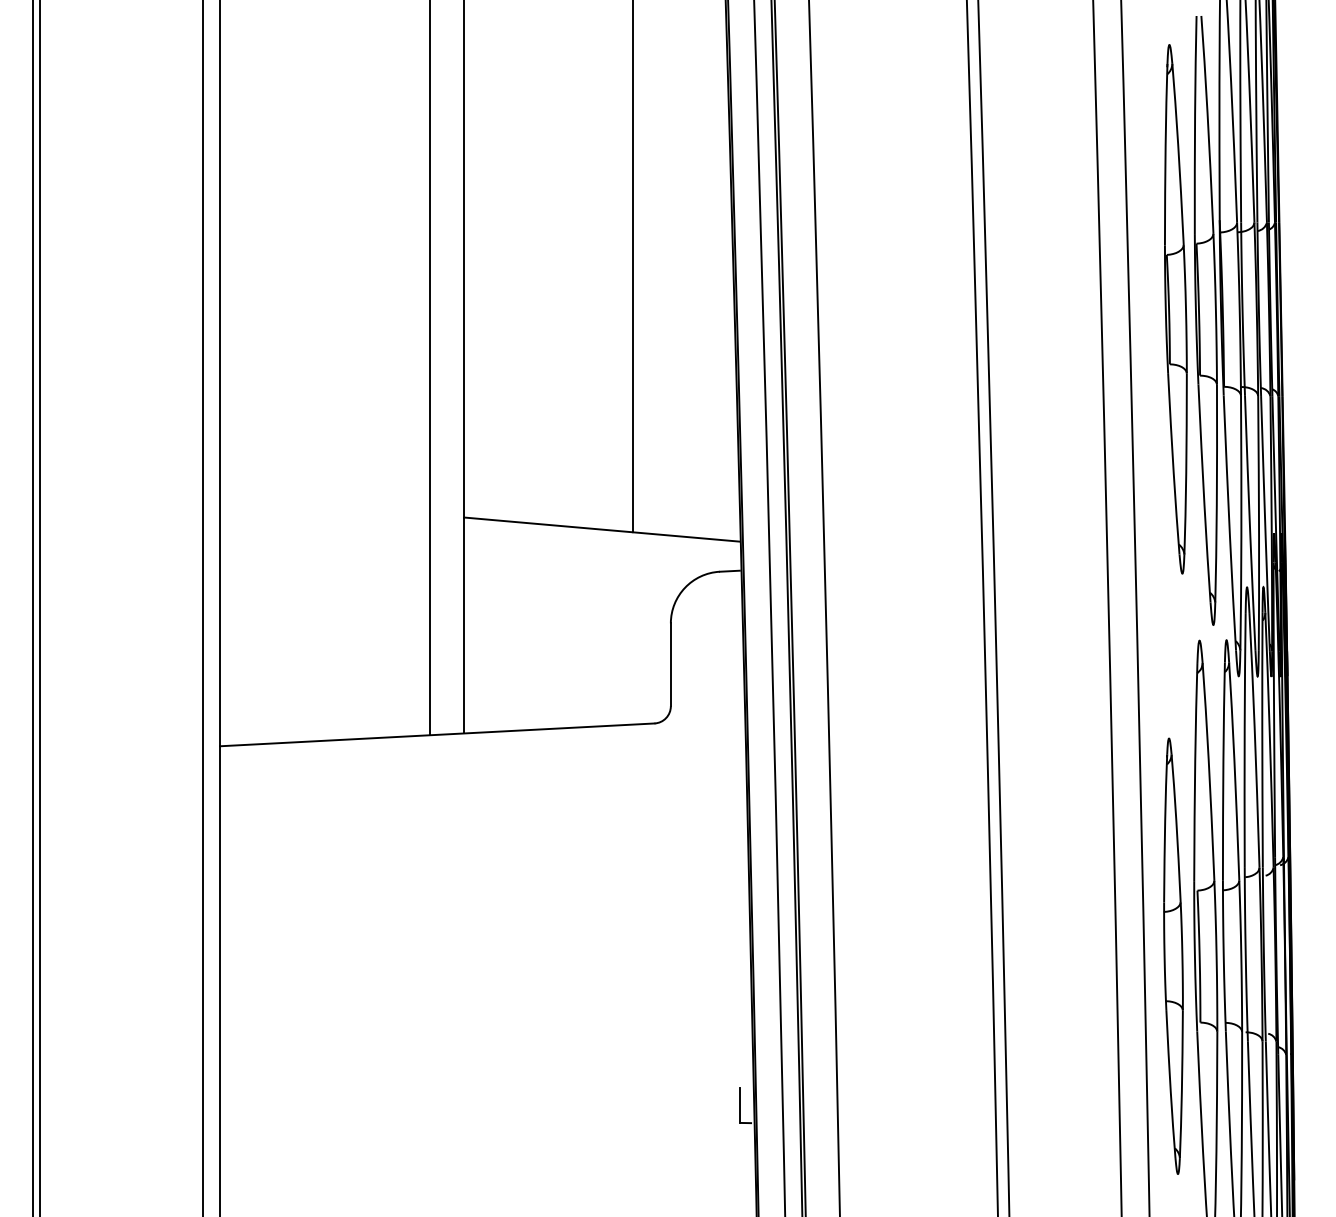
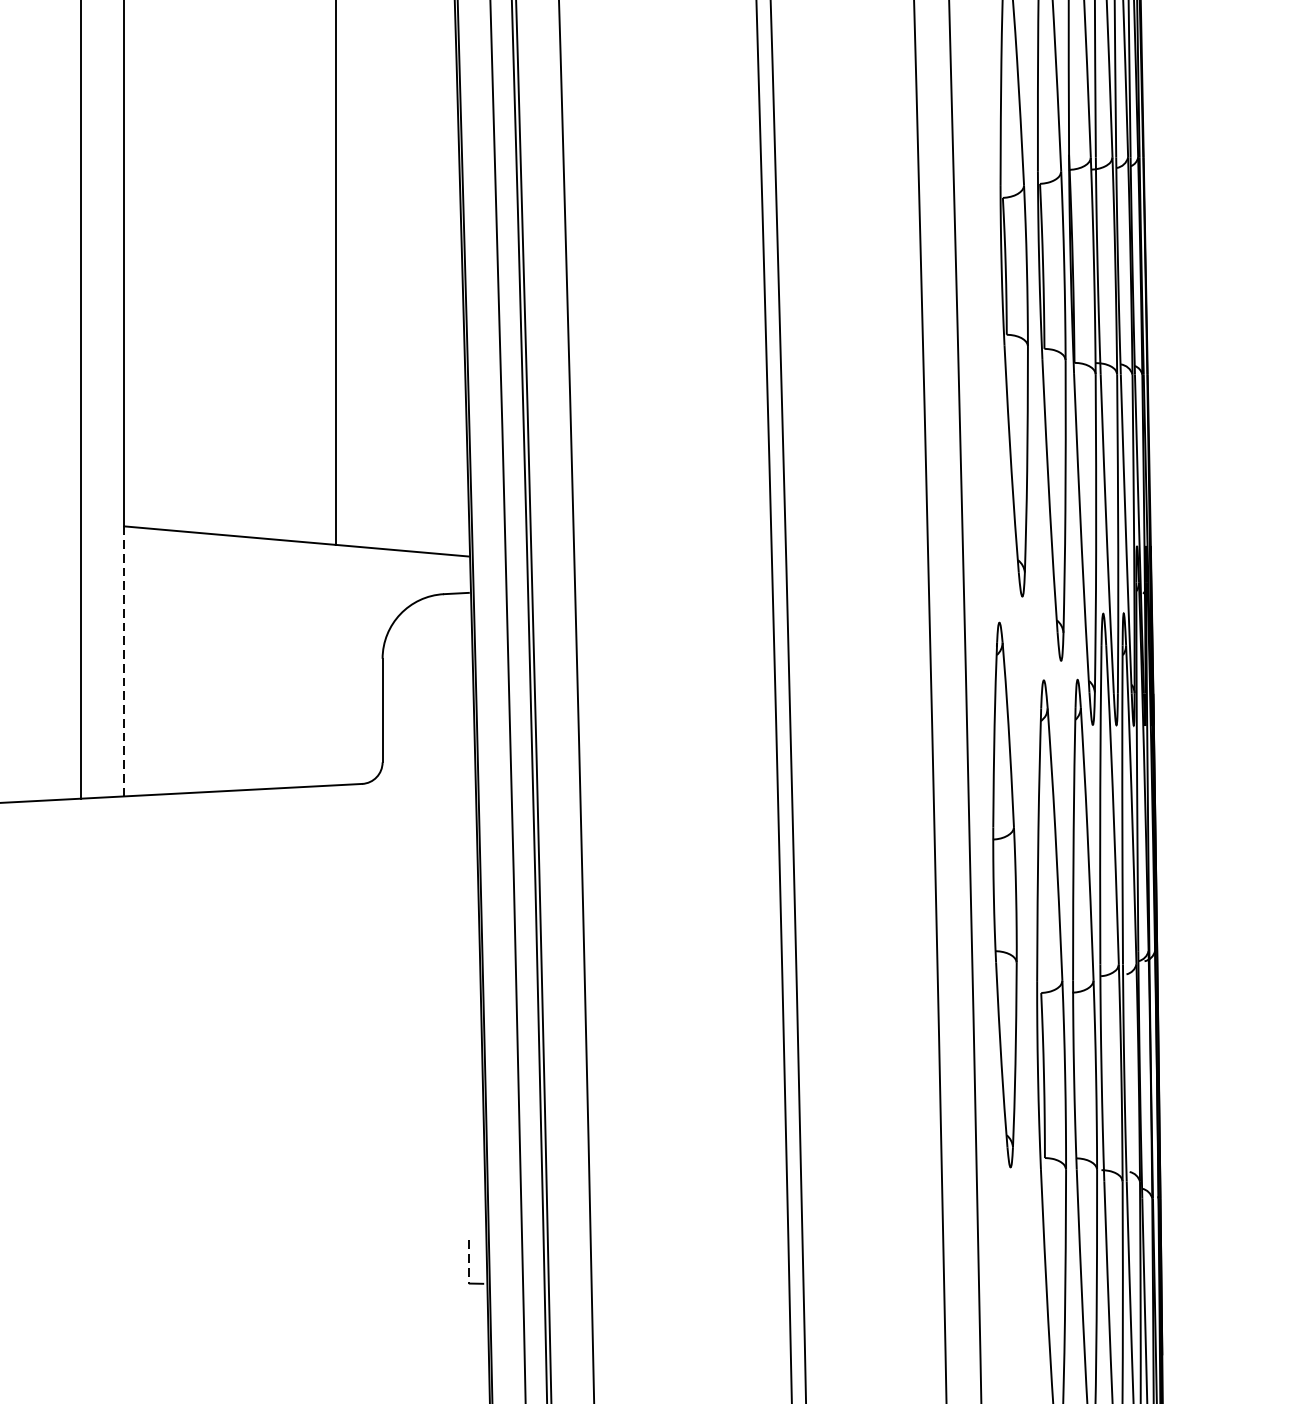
line: (464, 625) -> (124, 661), solid -> dashed
part: (1173, 955) -> (1005, 894), moved
line: (739, 1106) -> (468, 1262), solid -> dashed

